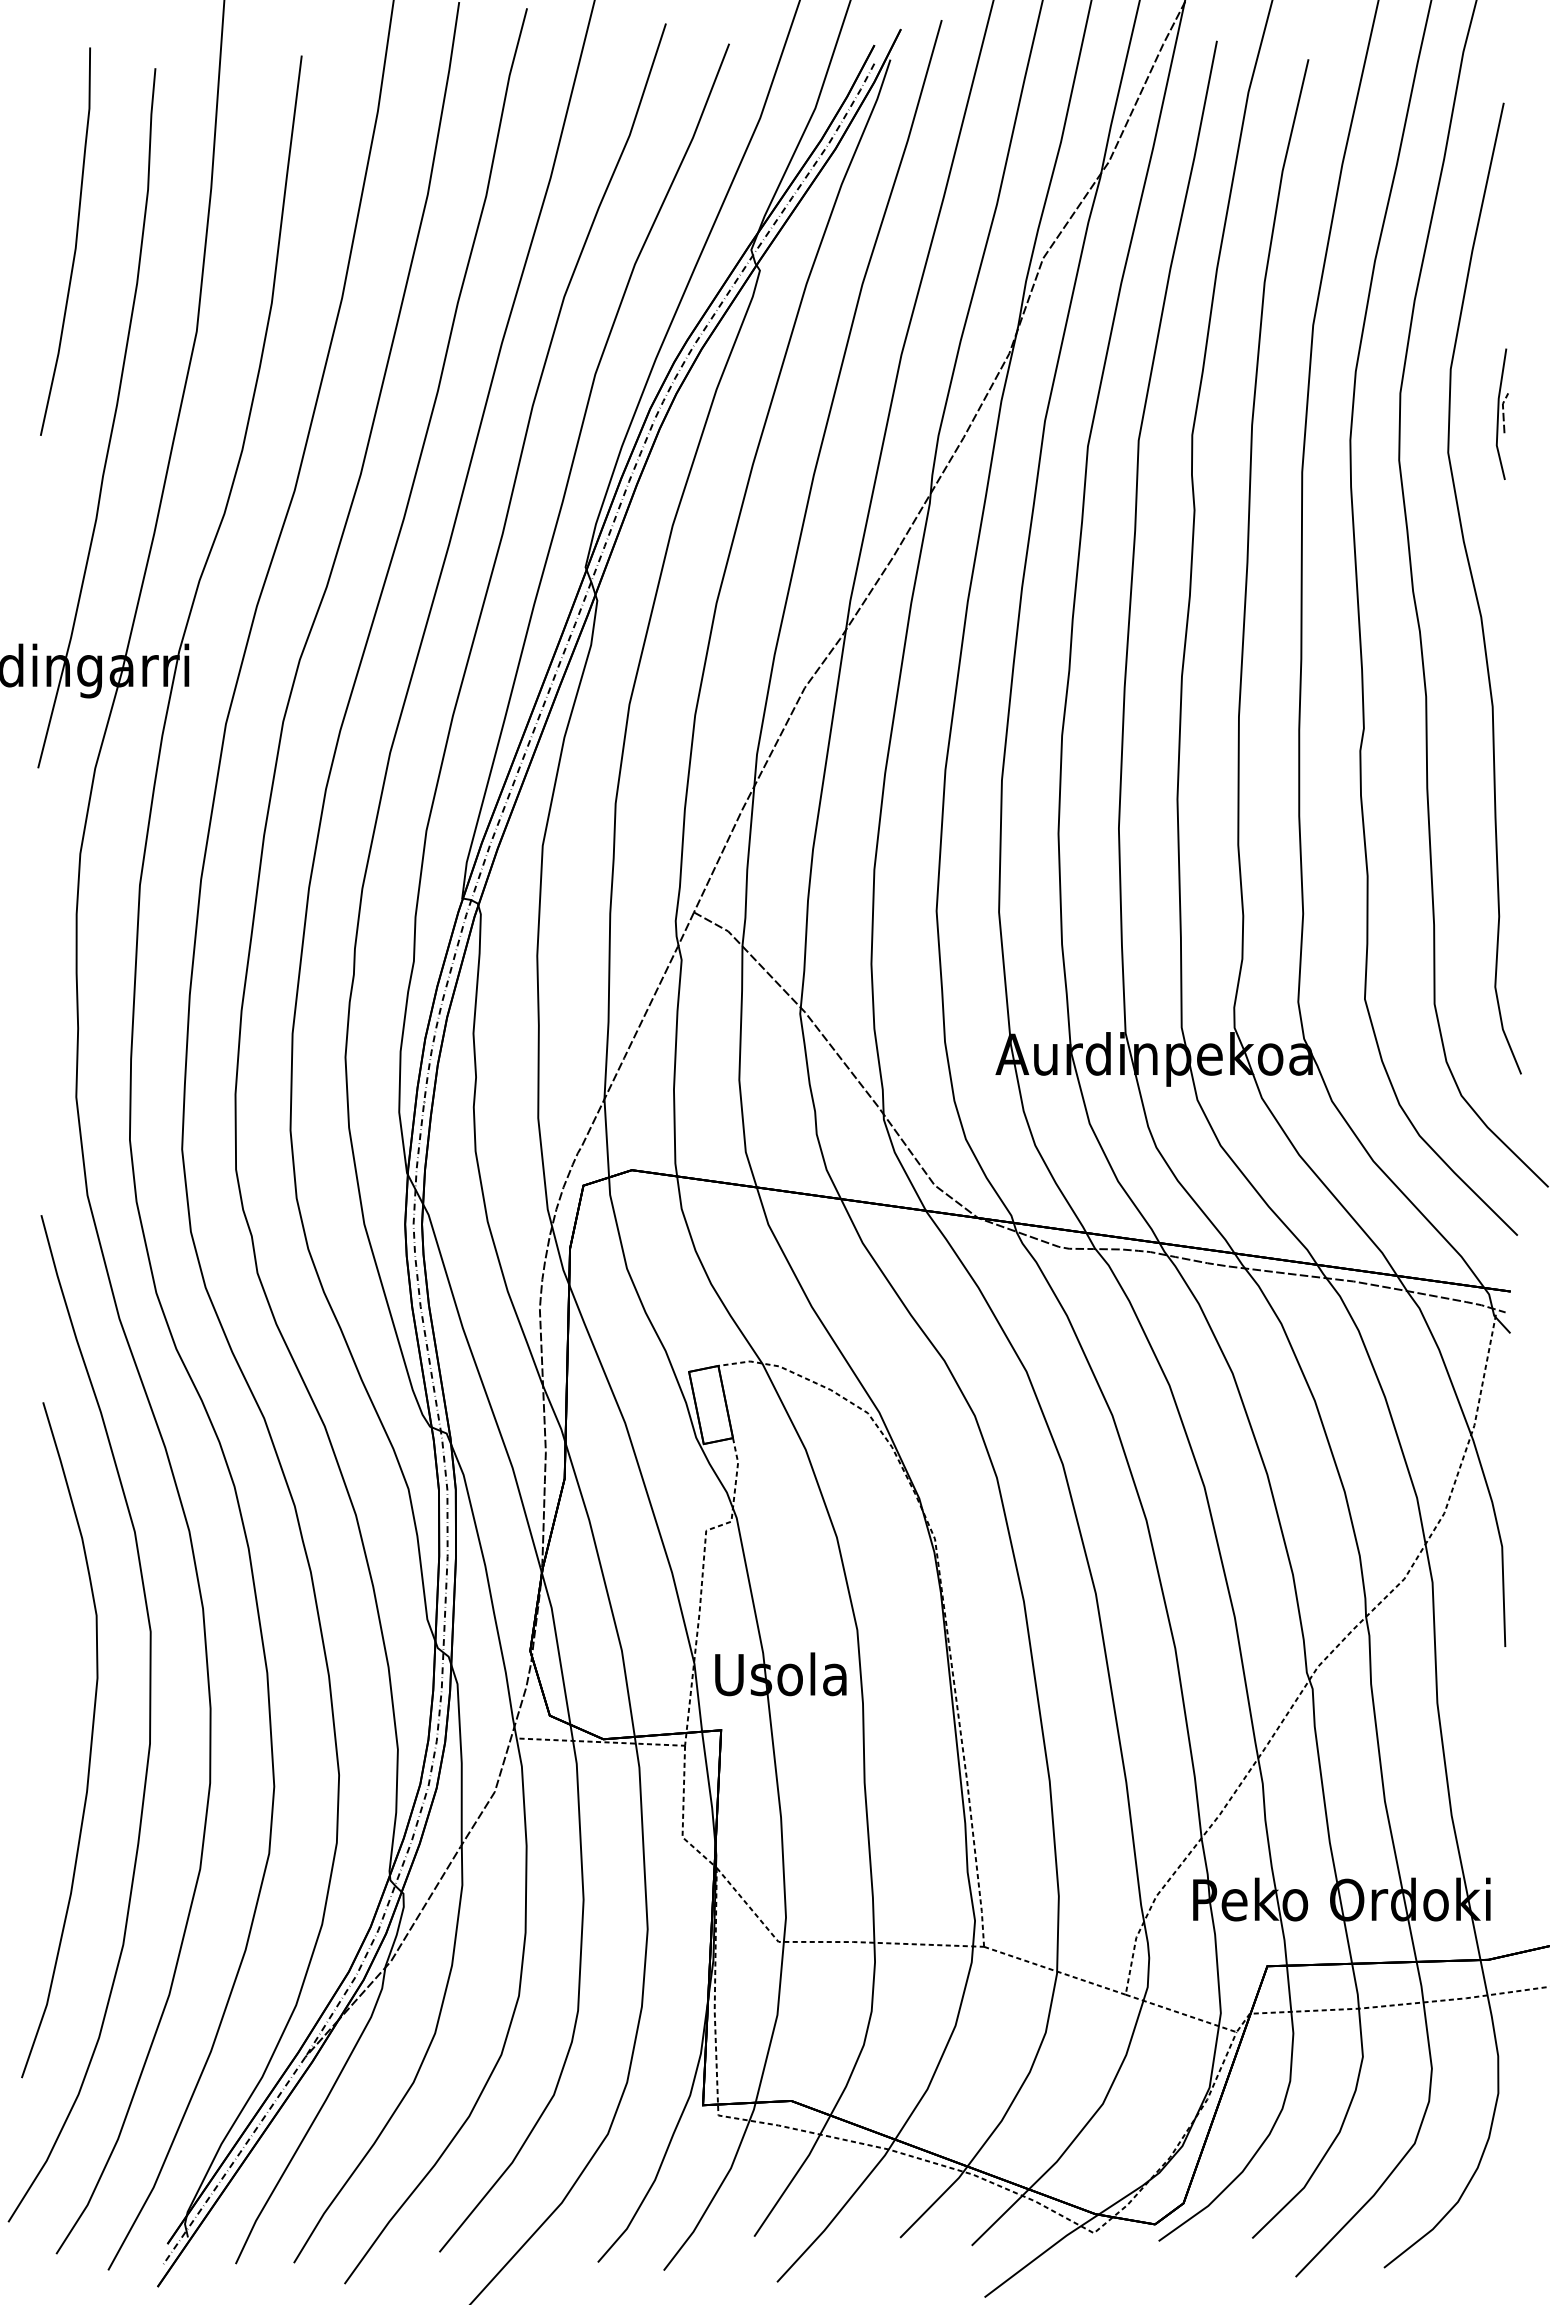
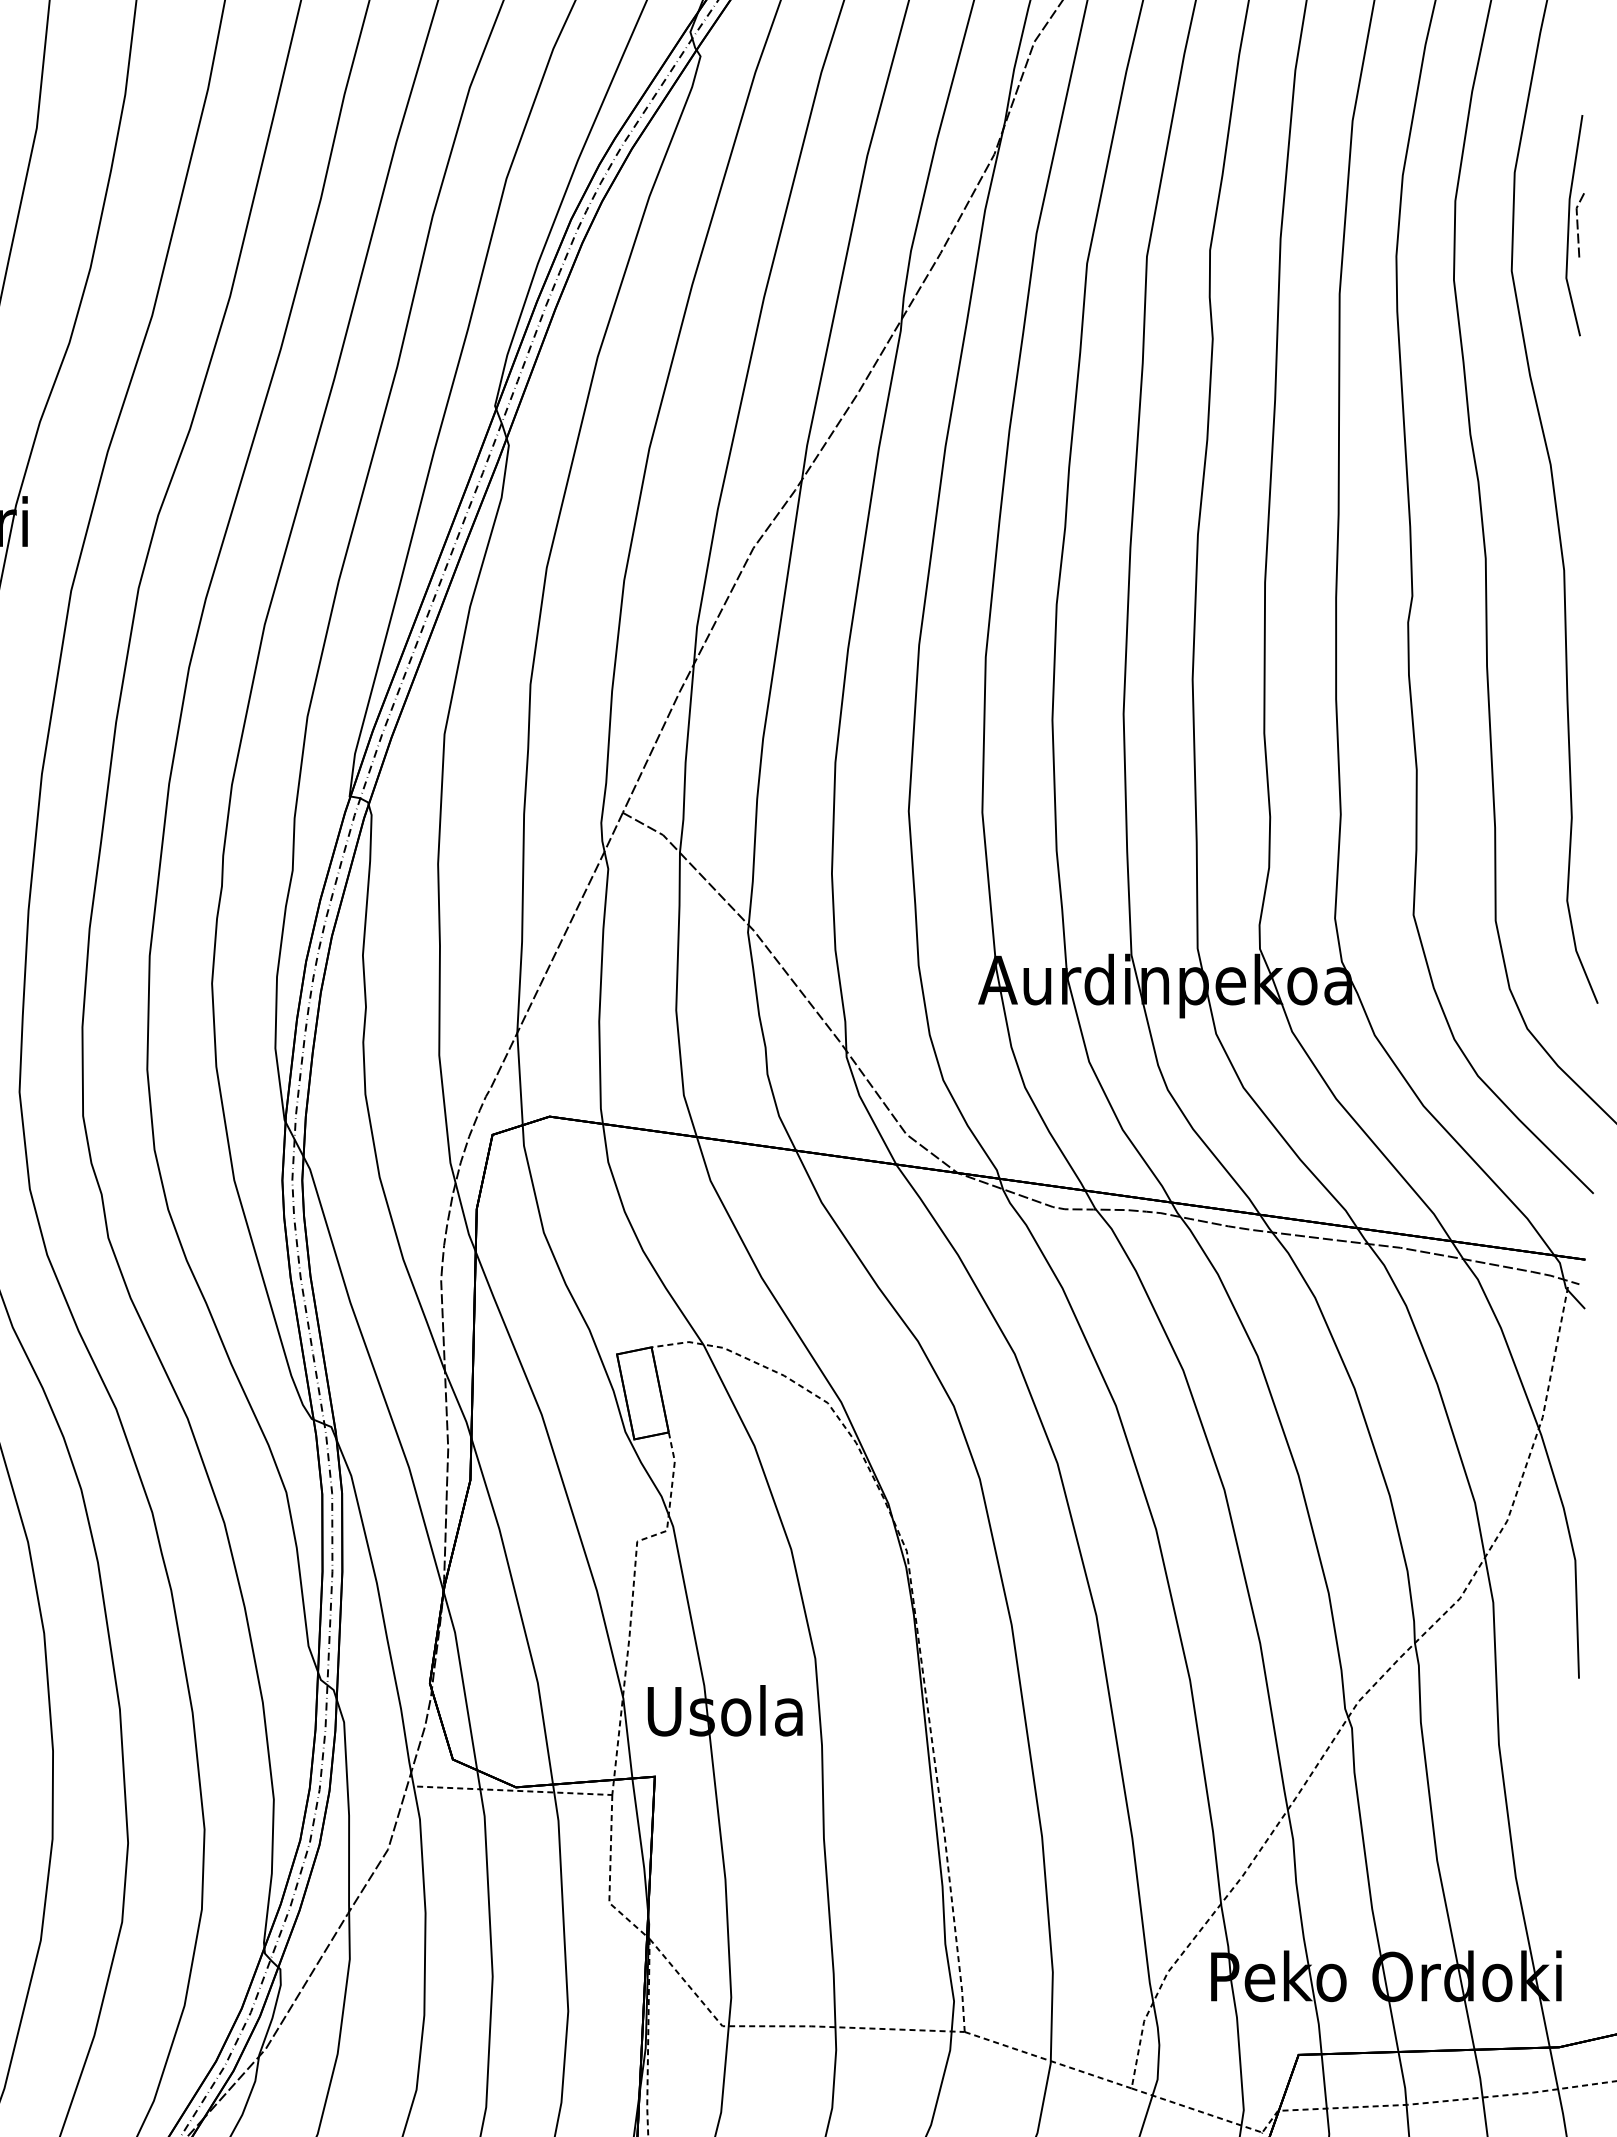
part: (1501, 414) -> (1574, 225), size x1.43

